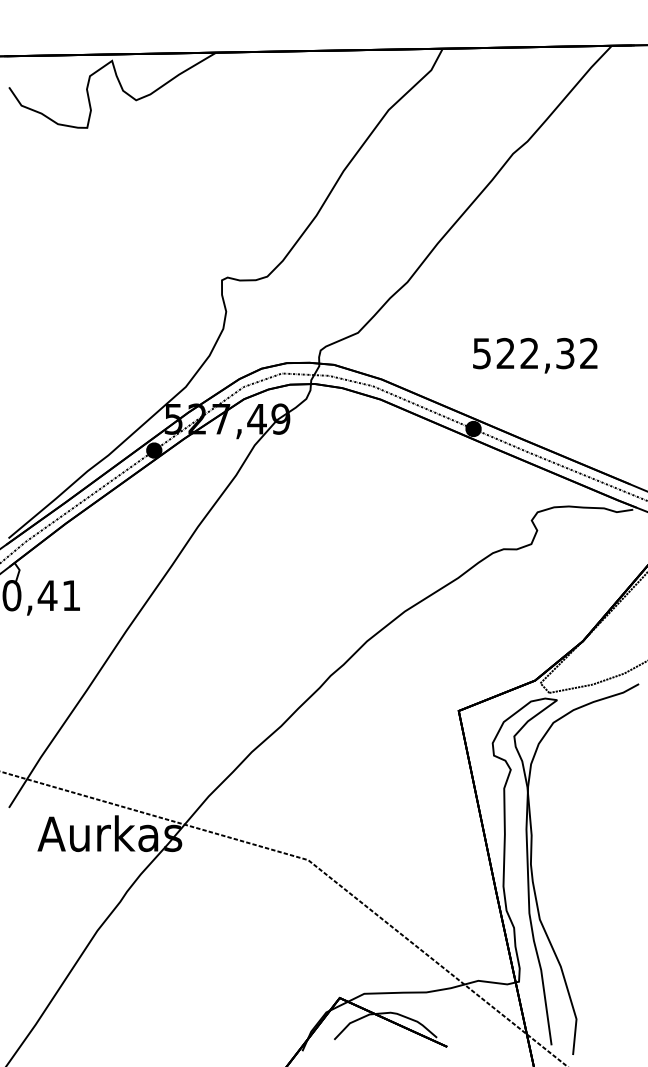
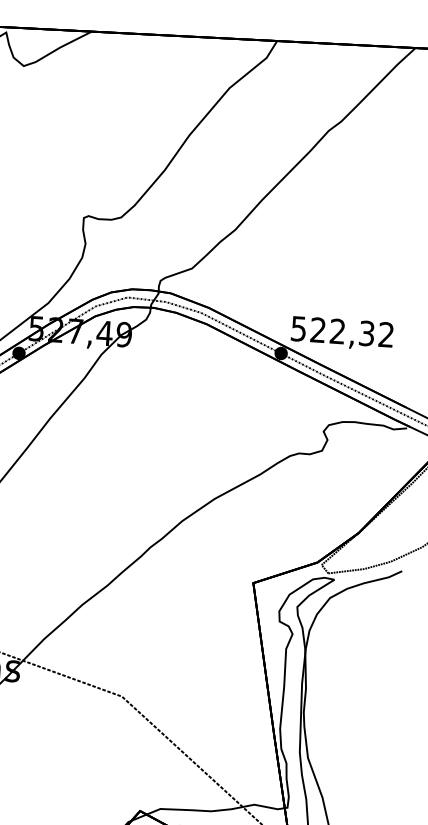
text: (535, 355) -> (342, 333), moved

